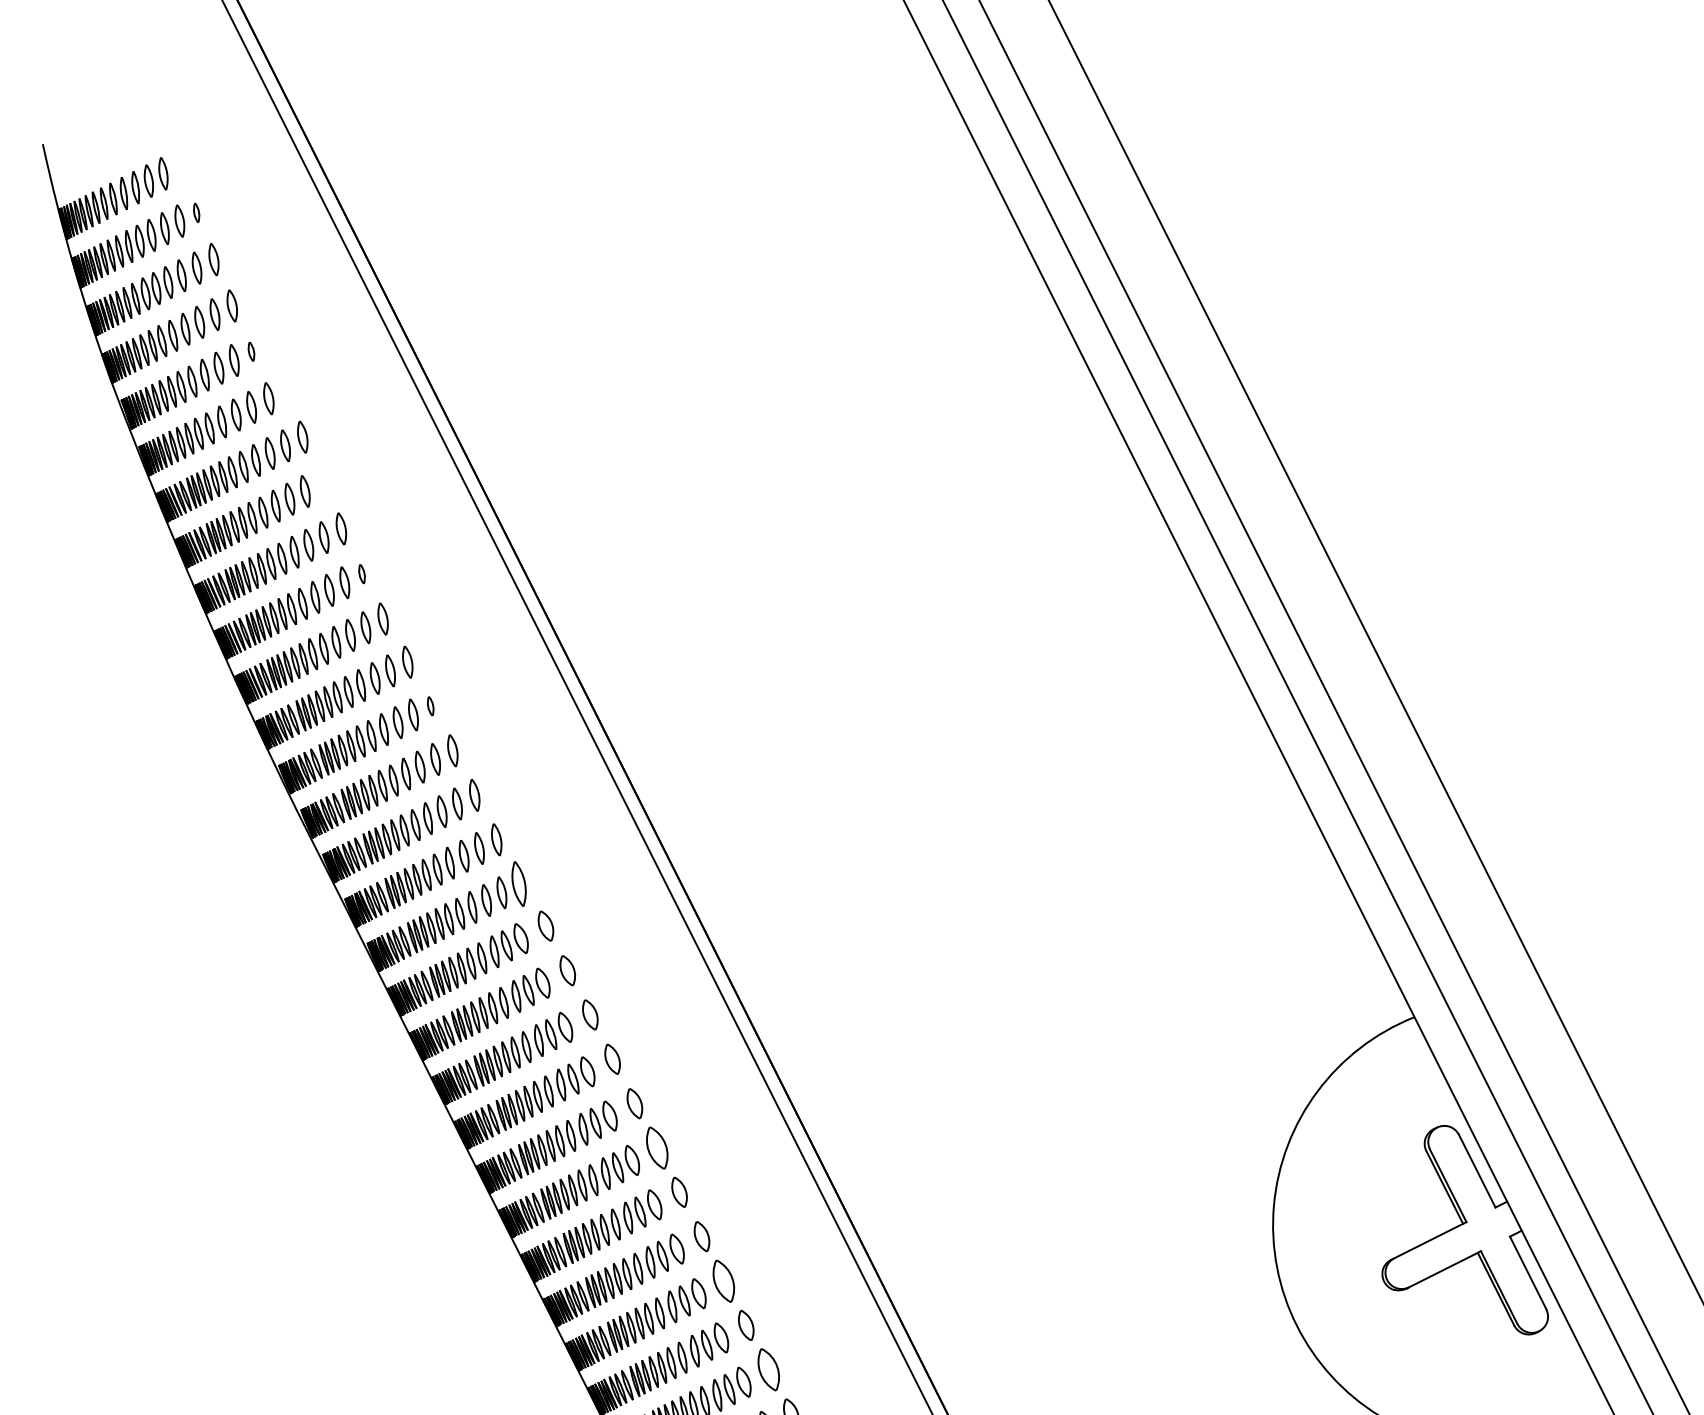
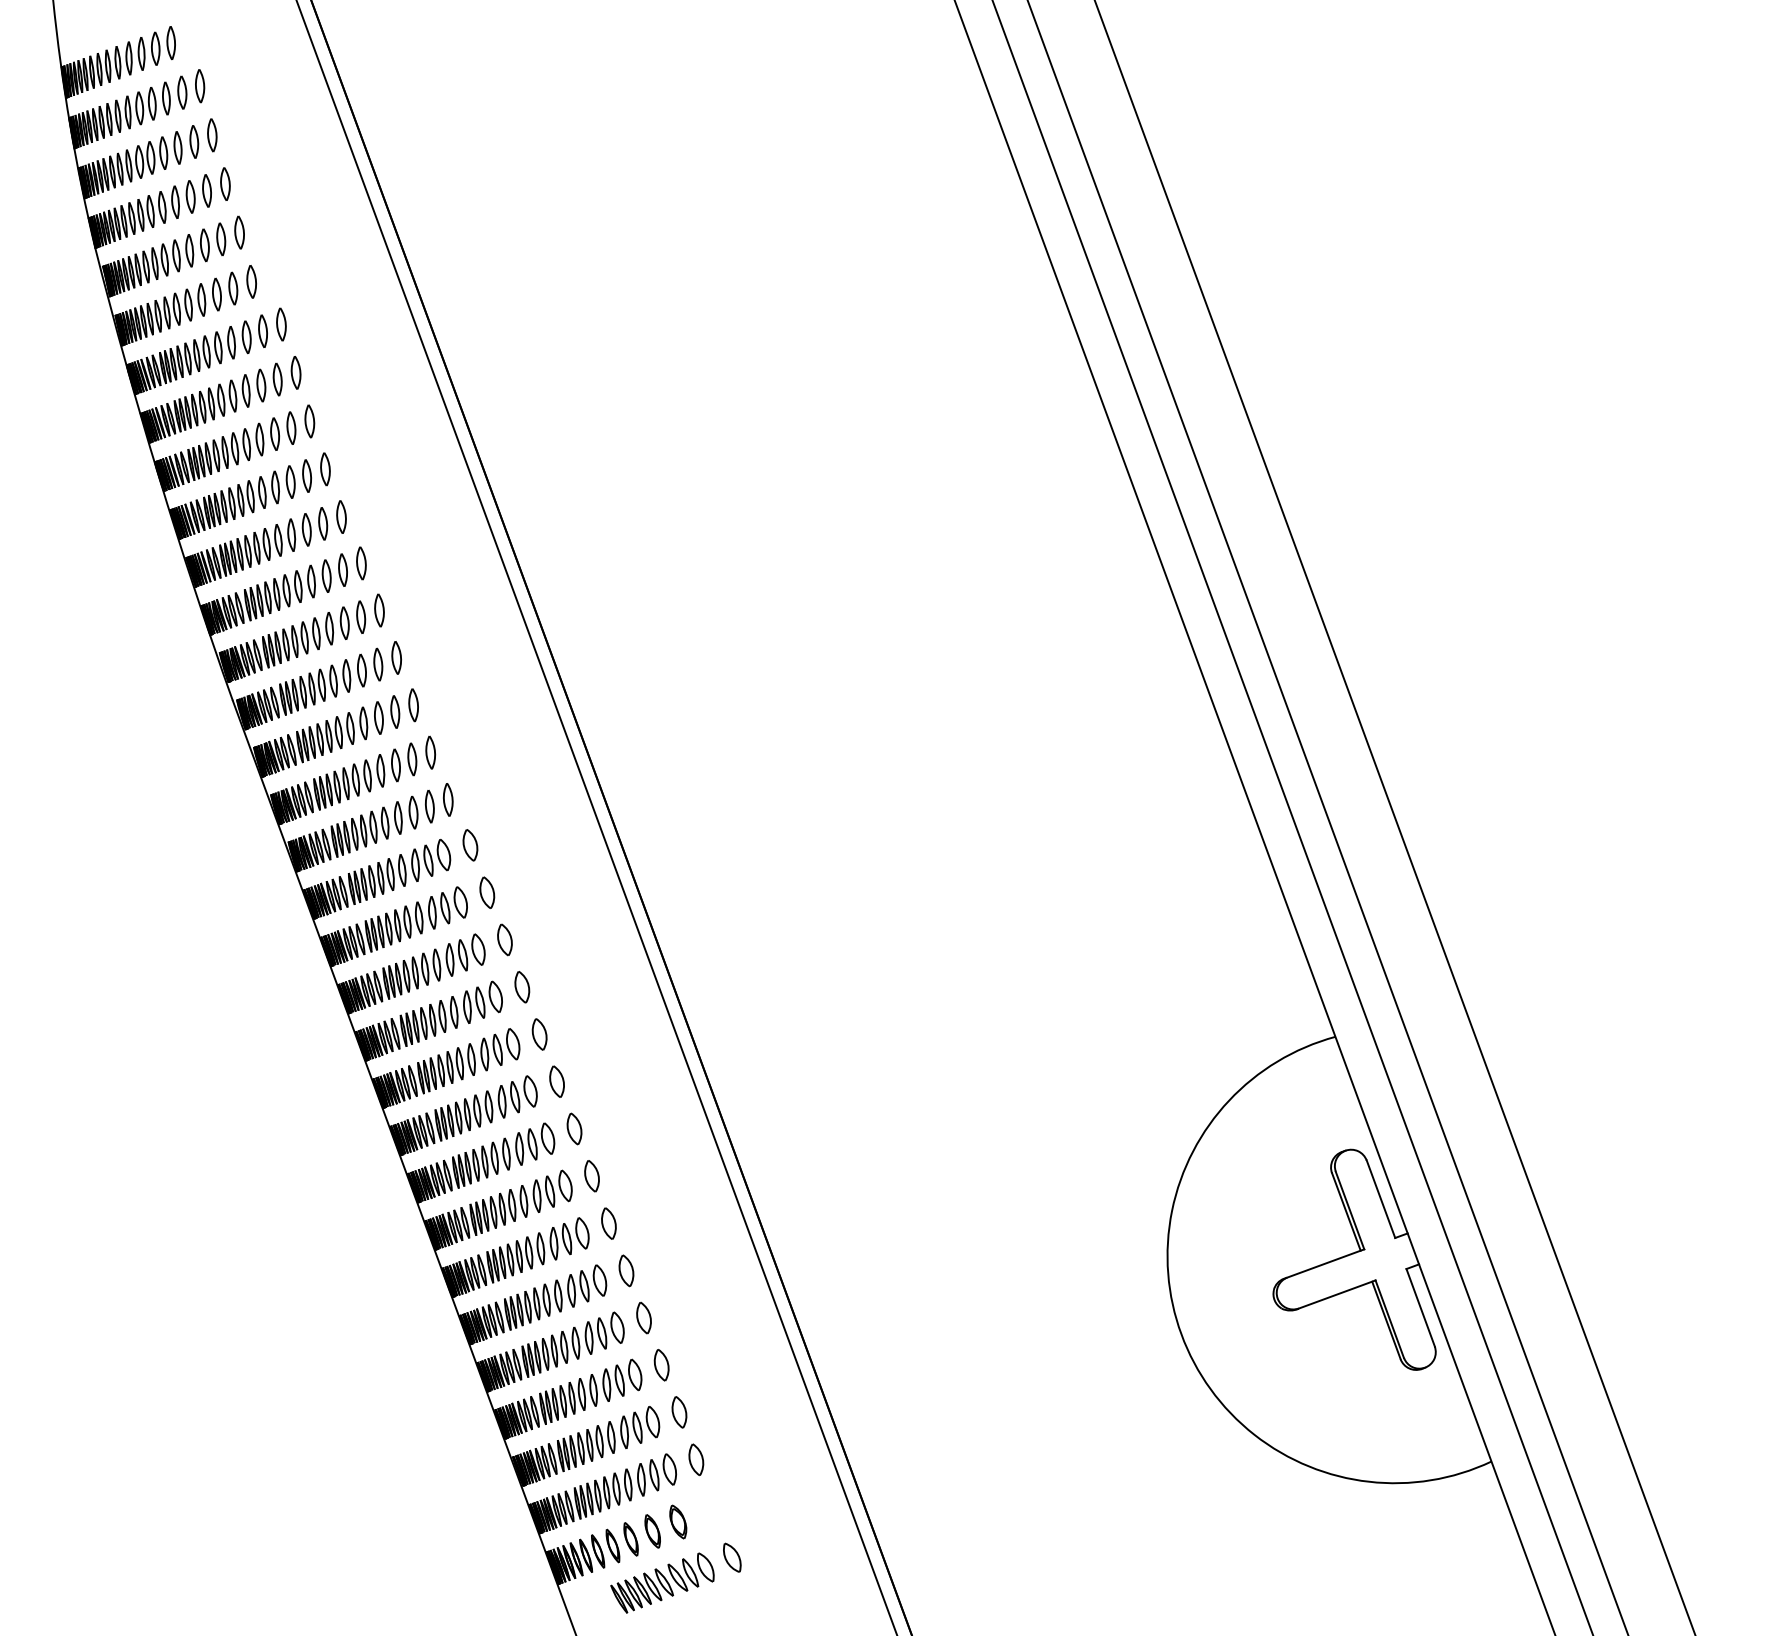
part: (196, 213) -> (200, 86), size x1.67
part: (251, 351) -> (239, 232), size x1.67
part: (321, 482) -> (295, 372), added
part: (362, 574) -> (325, 469), size x1.67
part: (430, 706) -> (379, 610), size x1.67
part: (519, 883) -> (448, 799), size x0.71
part: (656, 1147) -> (556, 1081), size x0.71
part: (723, 1281) -> (608, 1223), size x0.71
part: (768, 1369) -> (643, 1317), size x0.71

